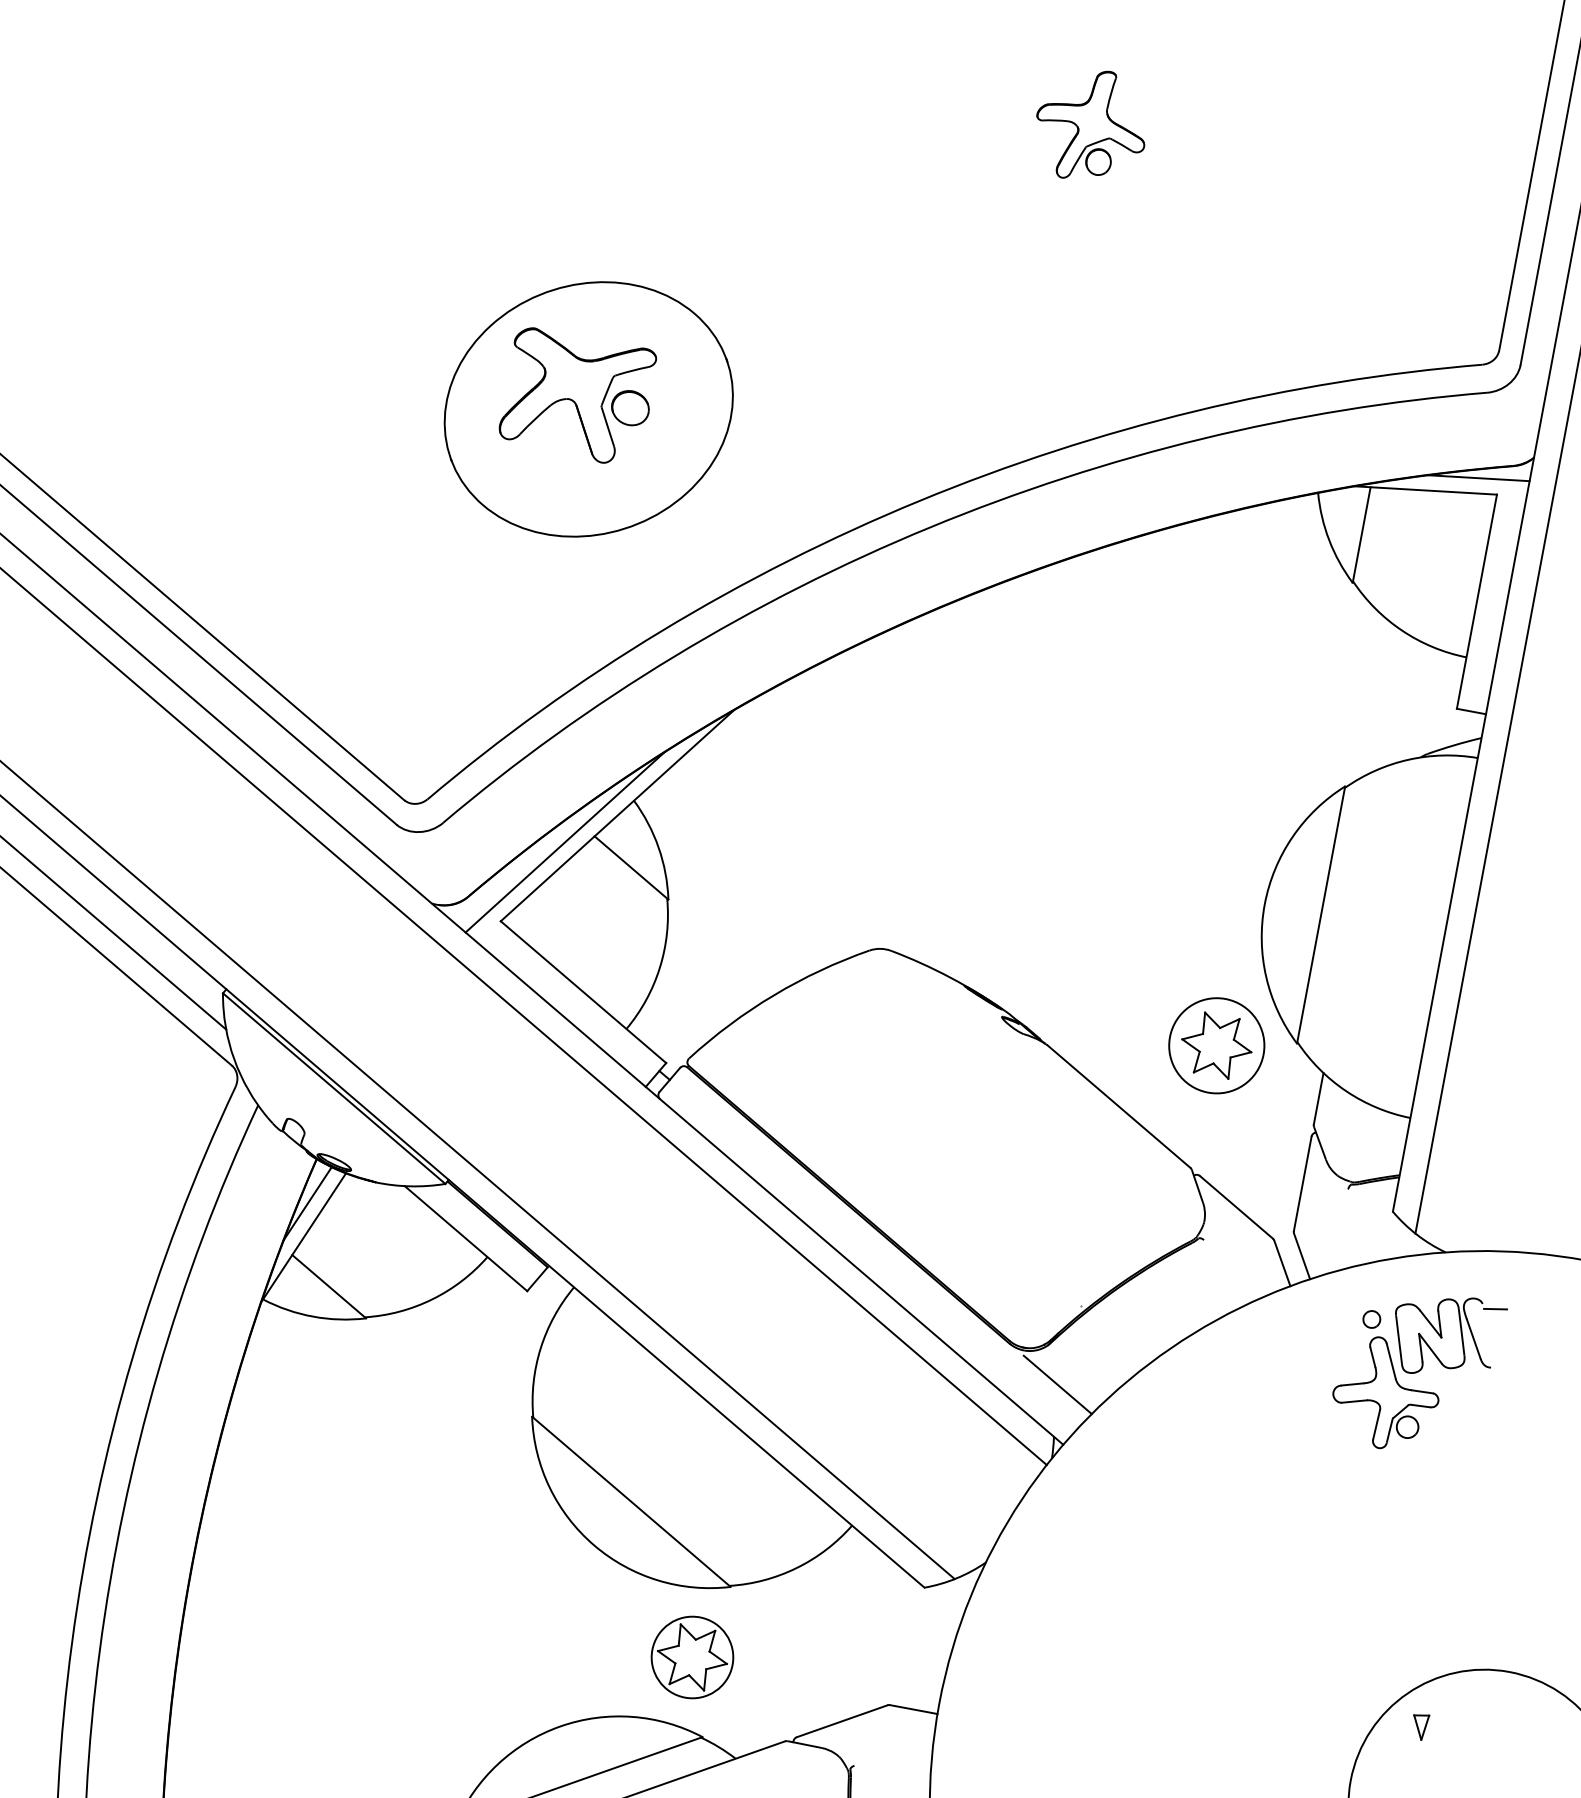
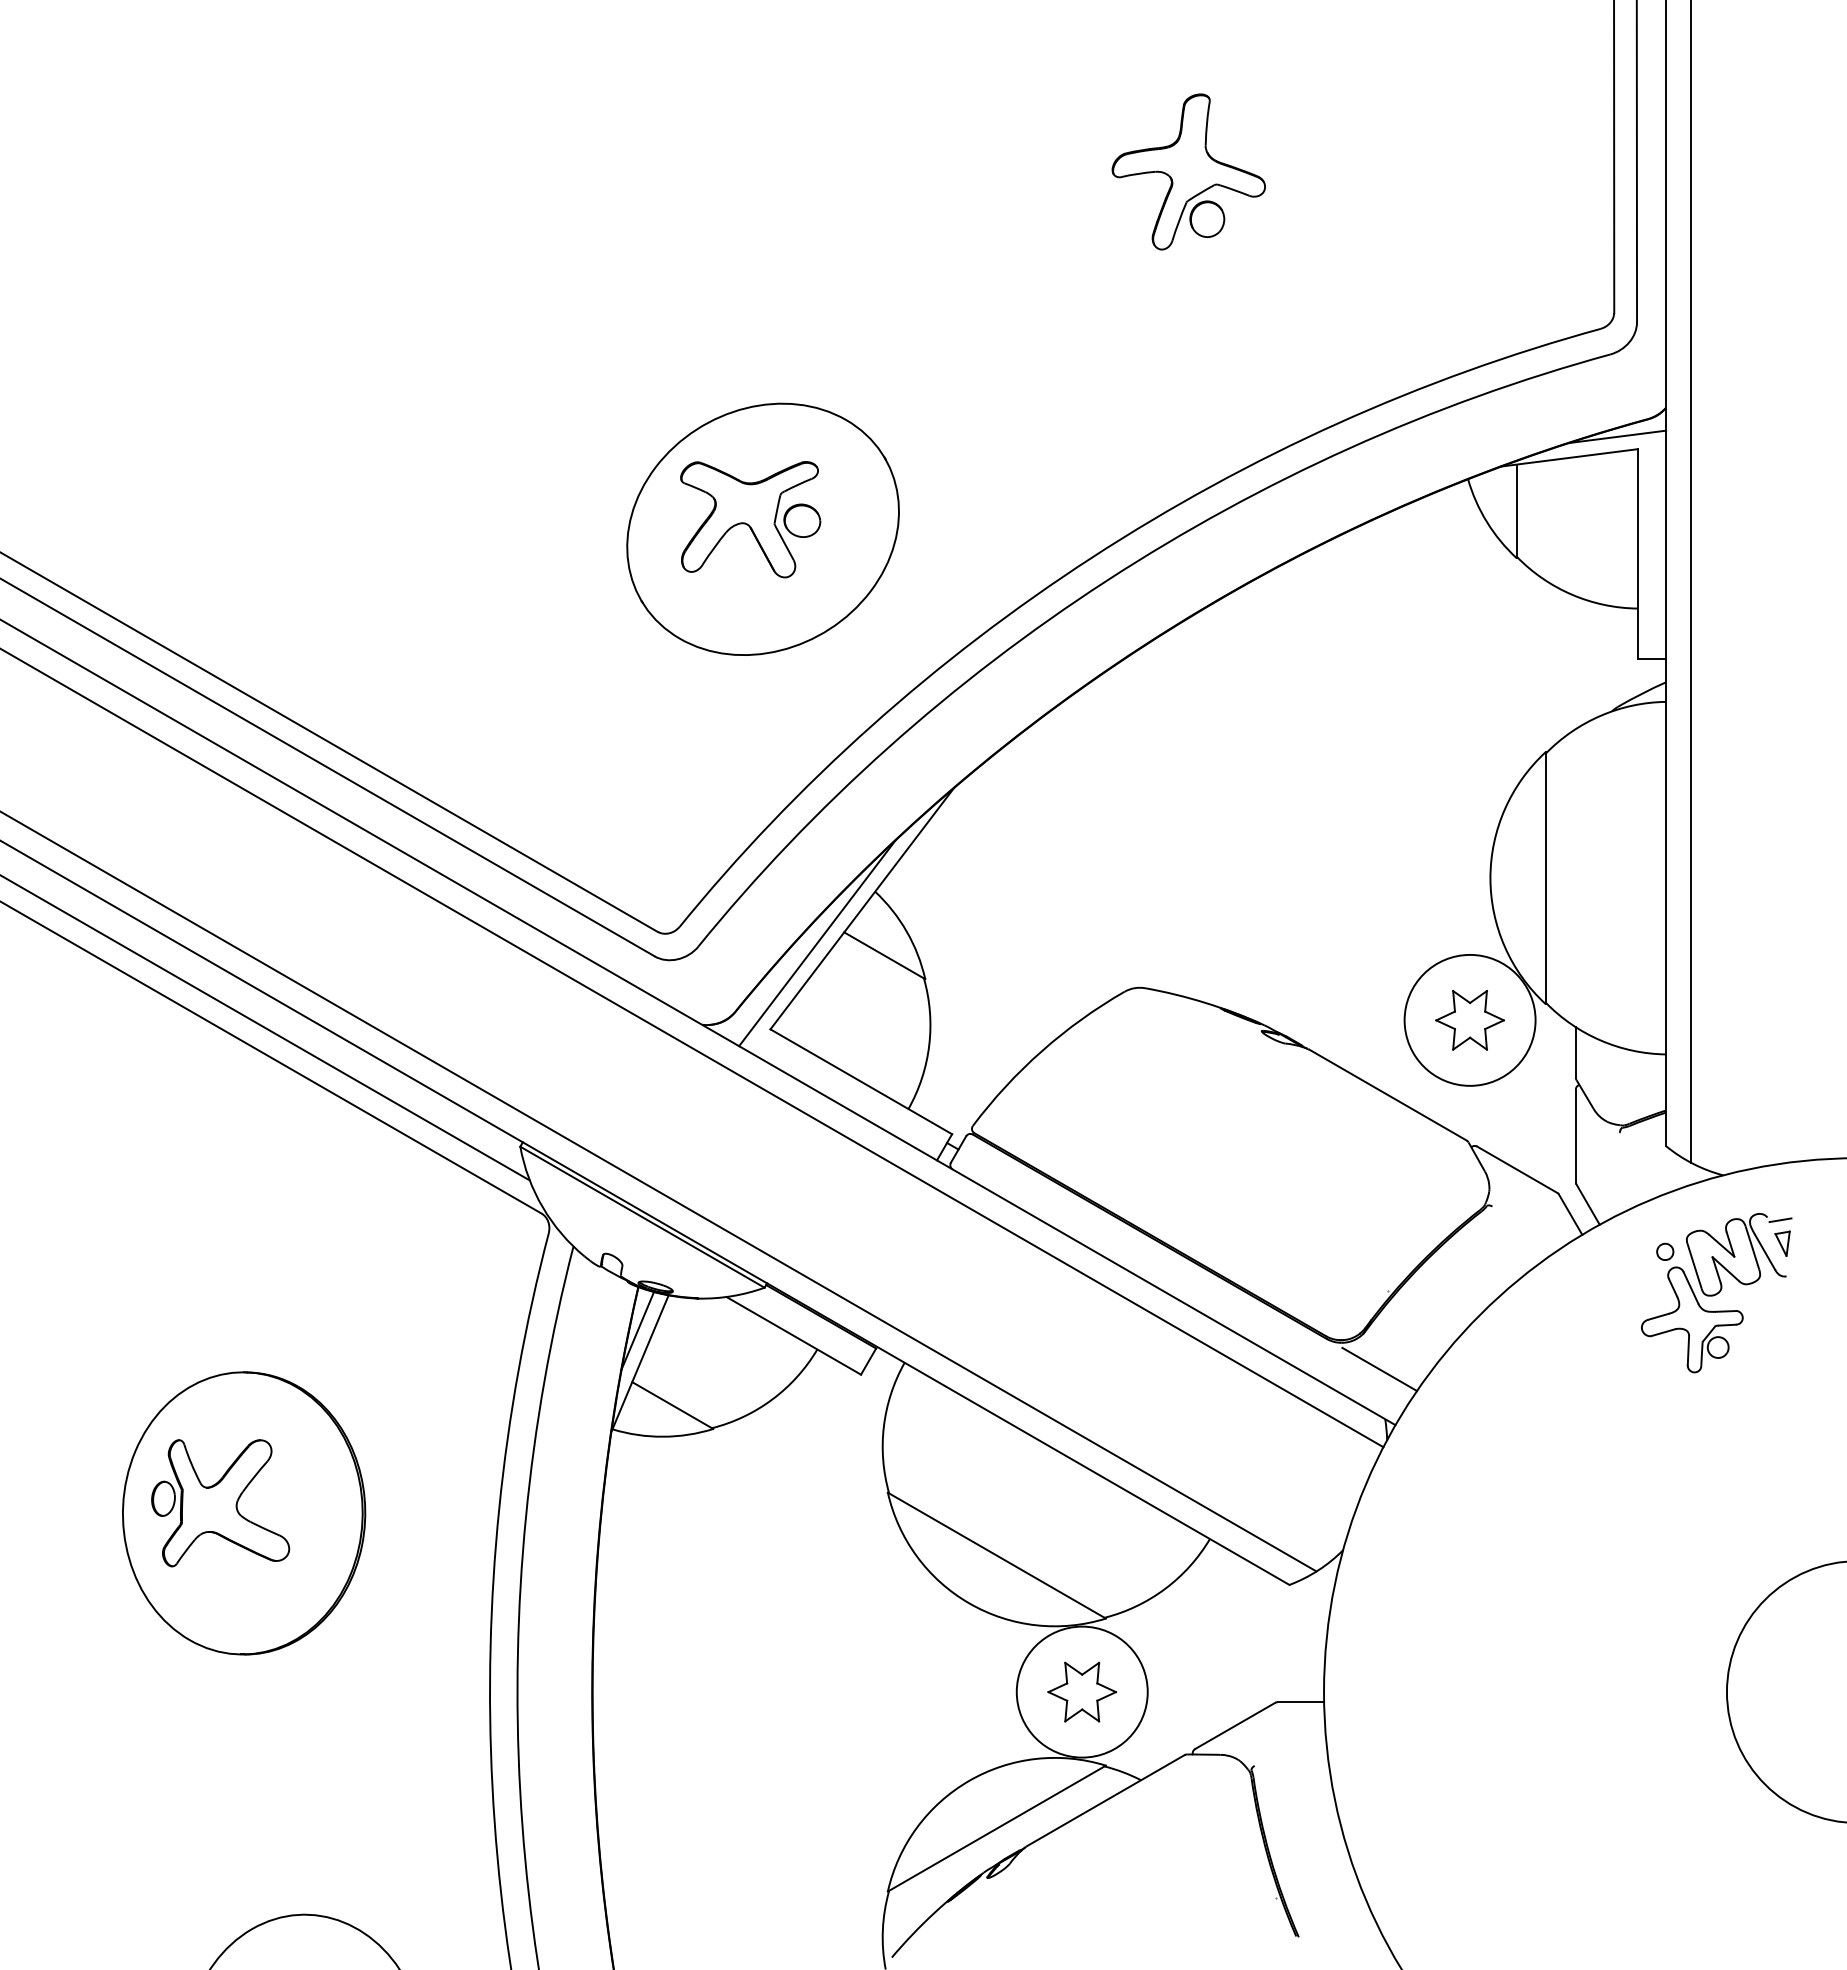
part: (1091, 125) -> (1188, 171), size x1.43
circle: (1216, 1044) -> (1469, 1019), size x1.43
circle: (691, 1656) -> (1081, 1691), size x1.67
part: (1419, 1726) -> (1782, 1243), moved

